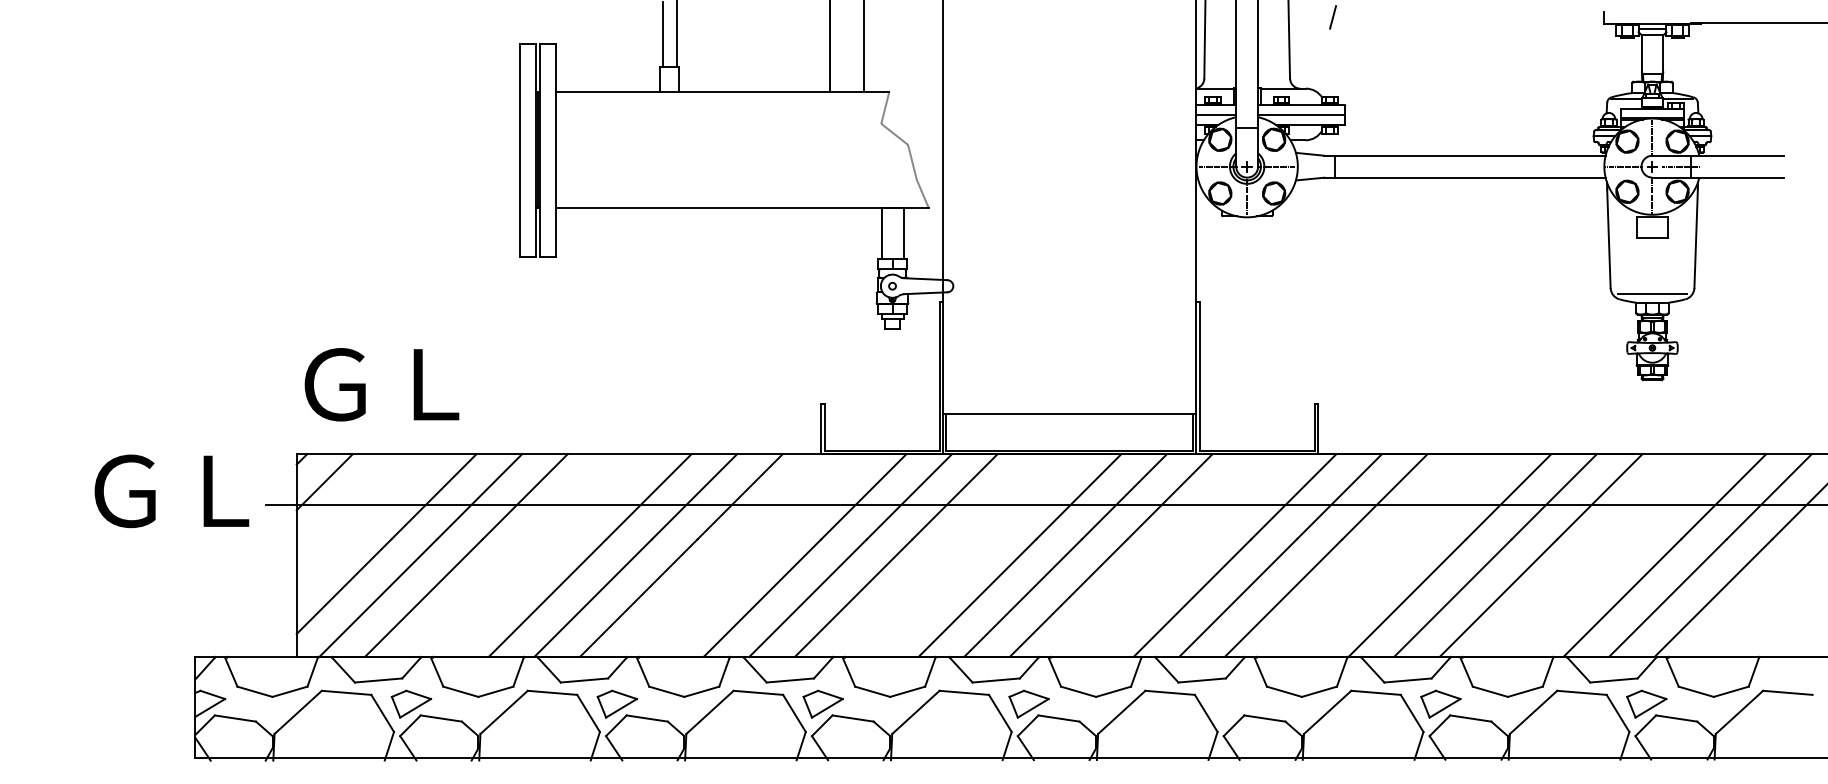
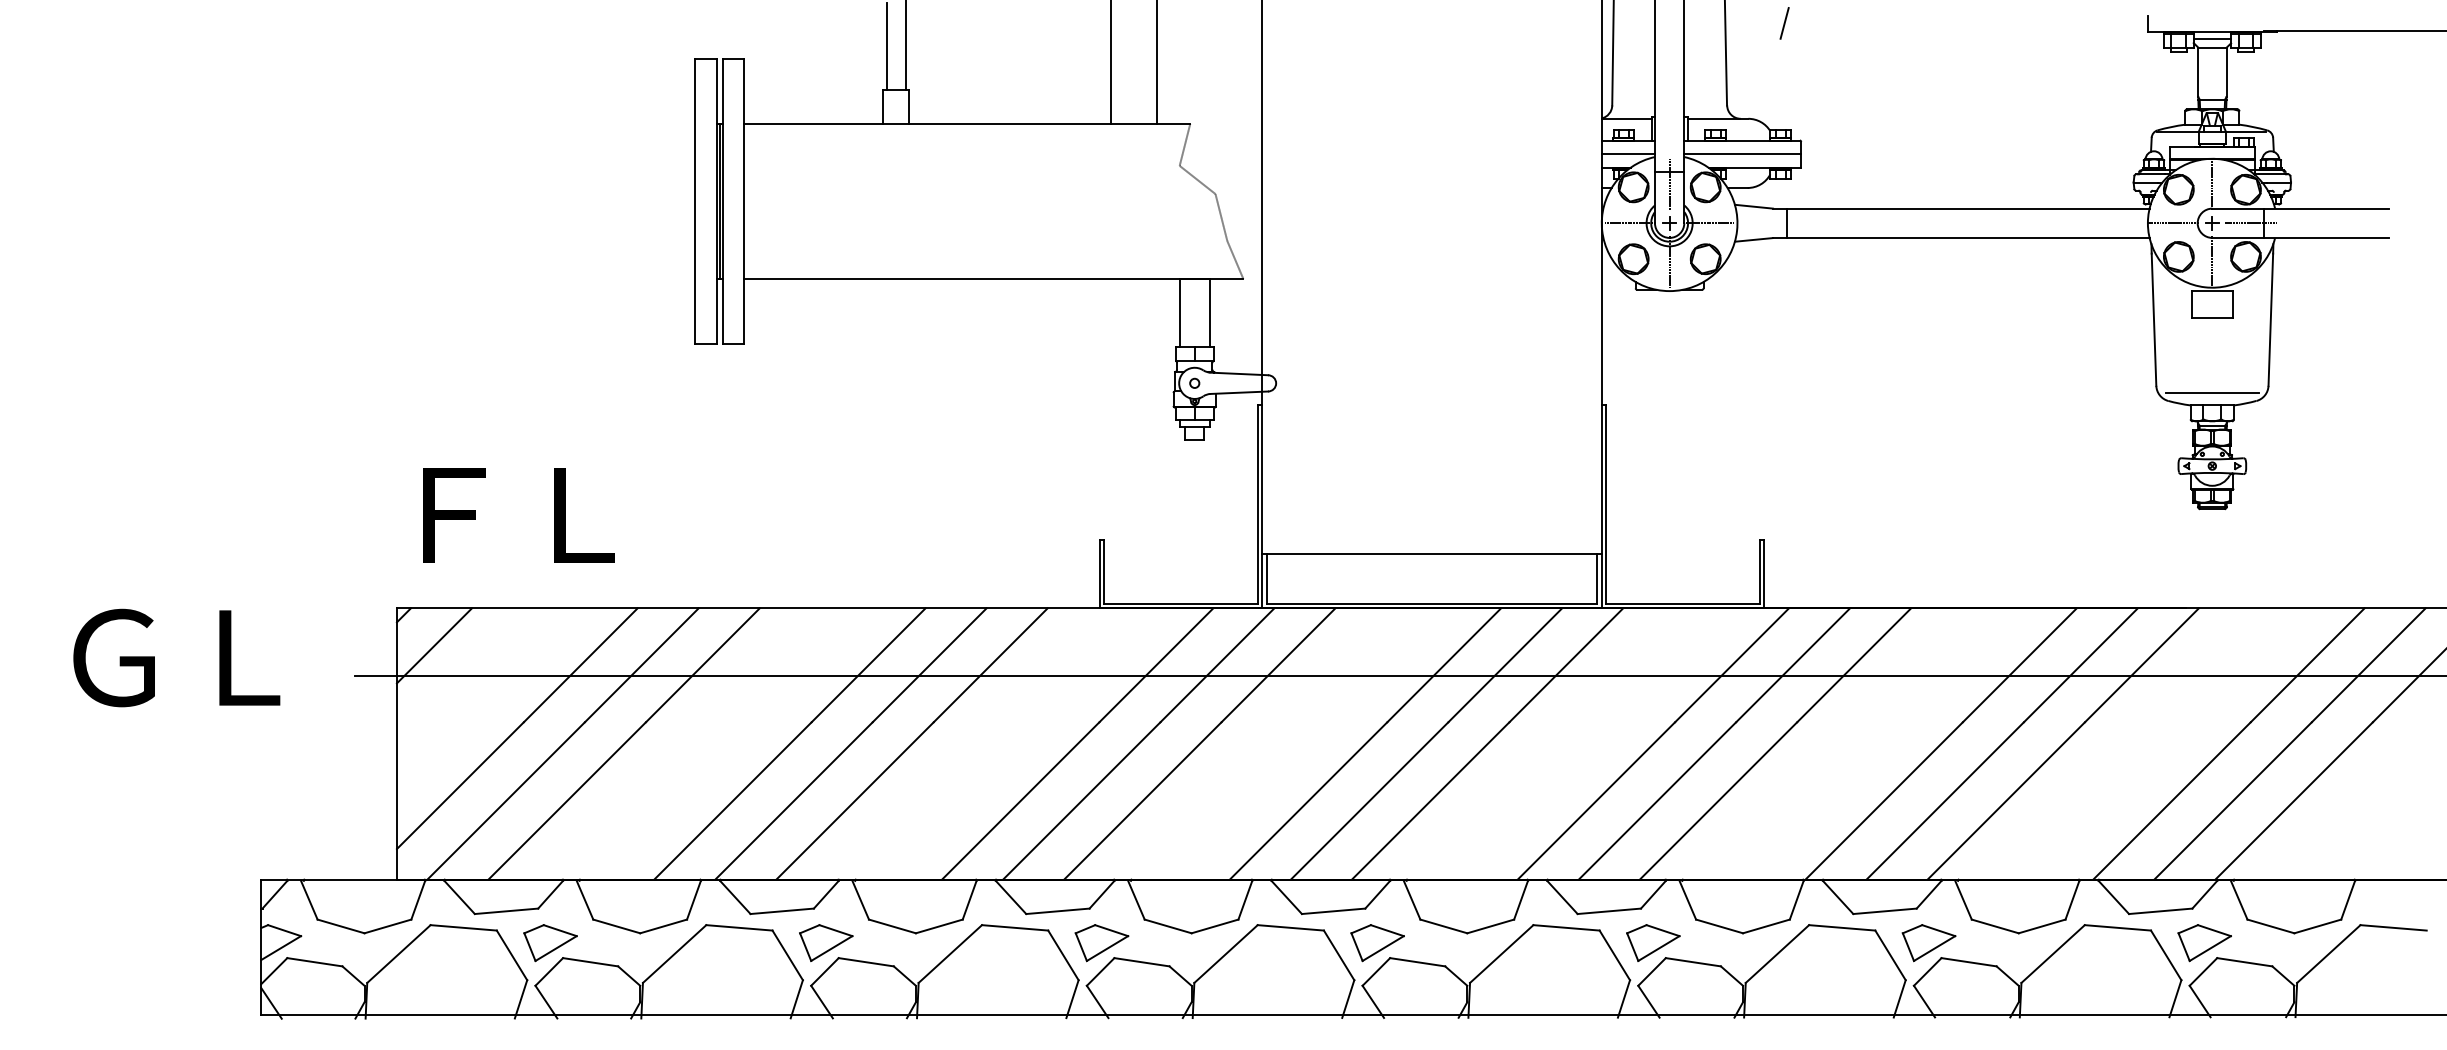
line: (1247, 137) -> (1669, 184), added
text: (381, 384) -> (510, 515), ＧＬ -> ＦＬ
text: (171, 490) -> (176, 657), moved
part: (1235, 703) -> (1653, 942), added

